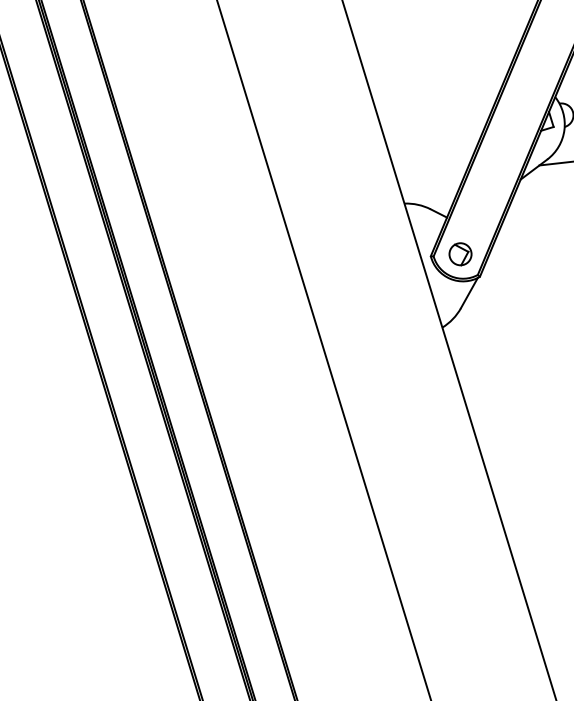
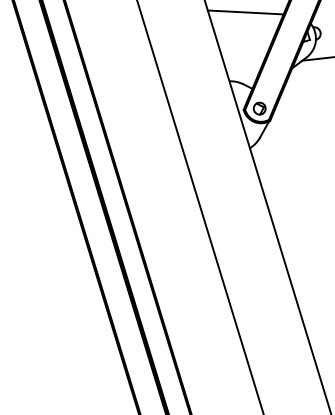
line: (434, 76) -> (245, 12), added

